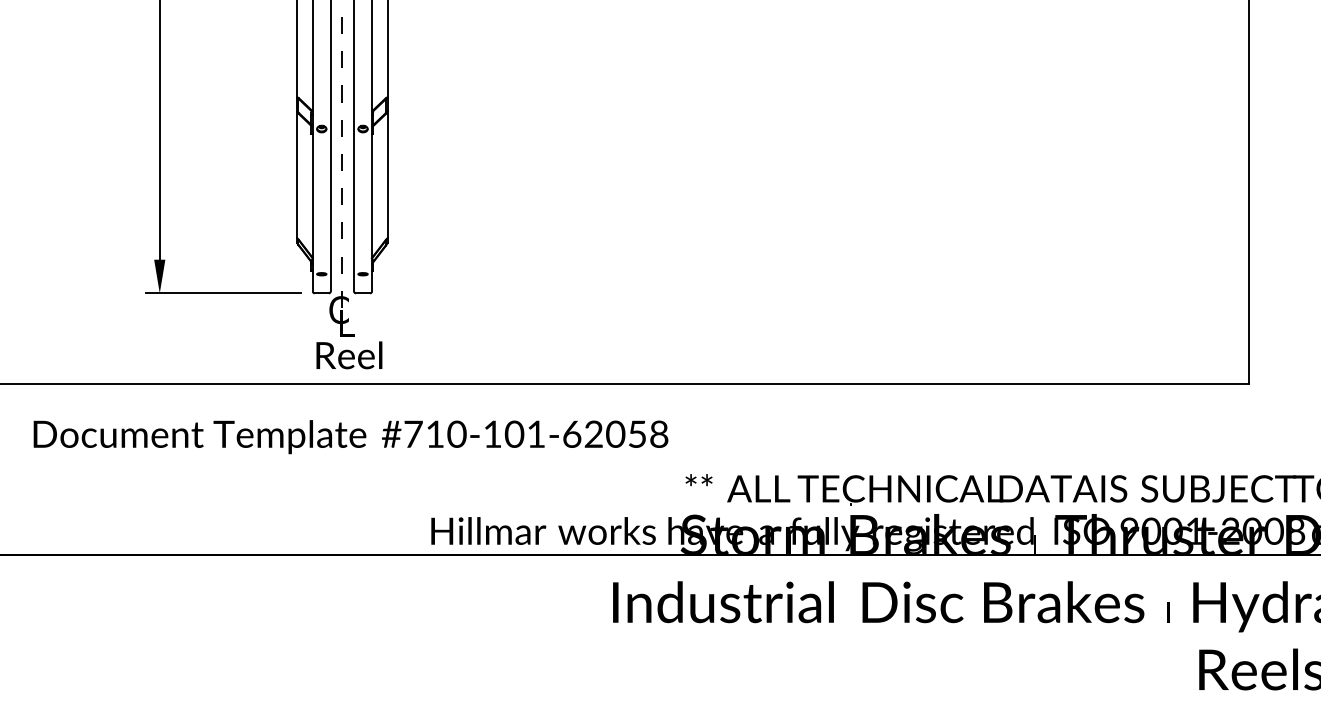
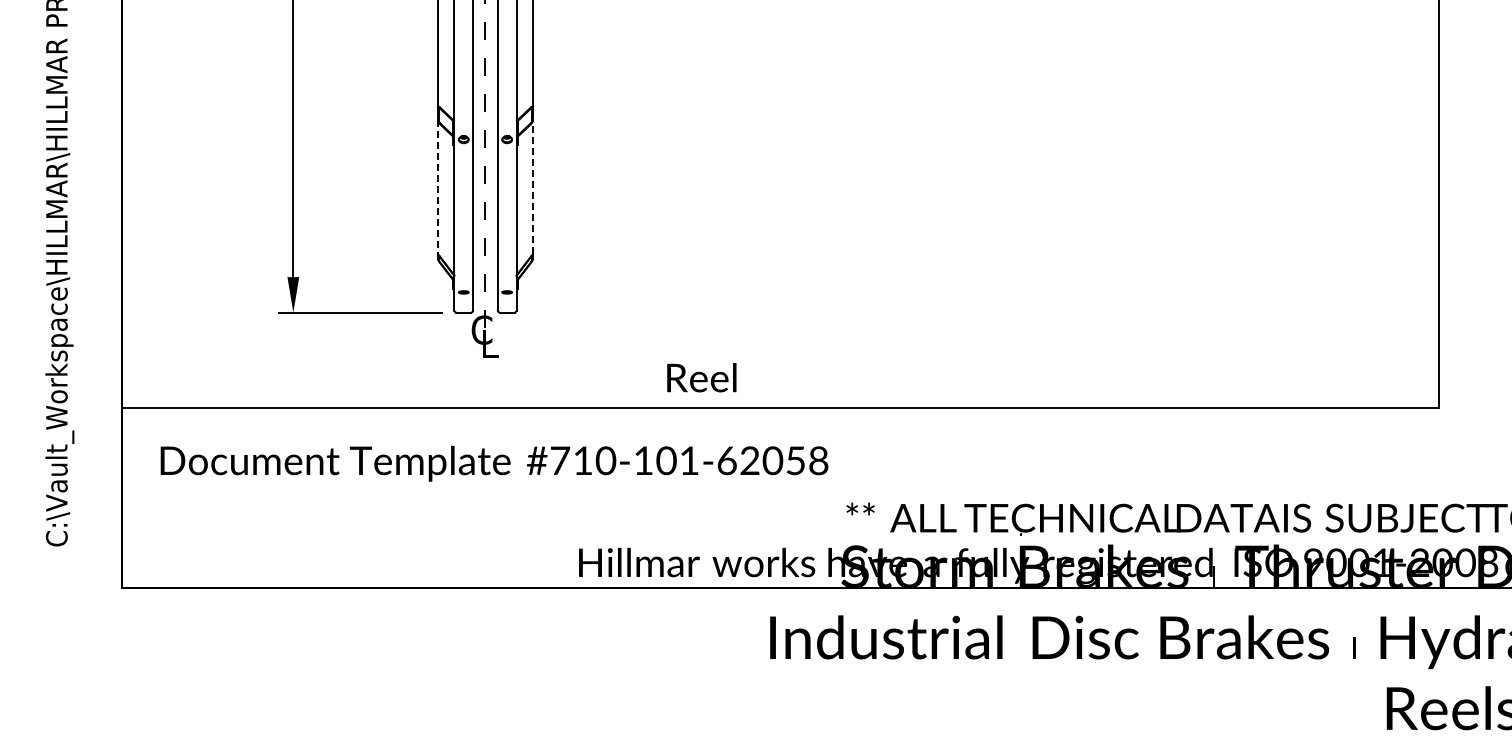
line: (388, 173) -> (533, 186), solid -> dashed
line: (296, 174) -> (437, 187), solid -> dashed
text: (349, 355) -> (701, 377), moved

